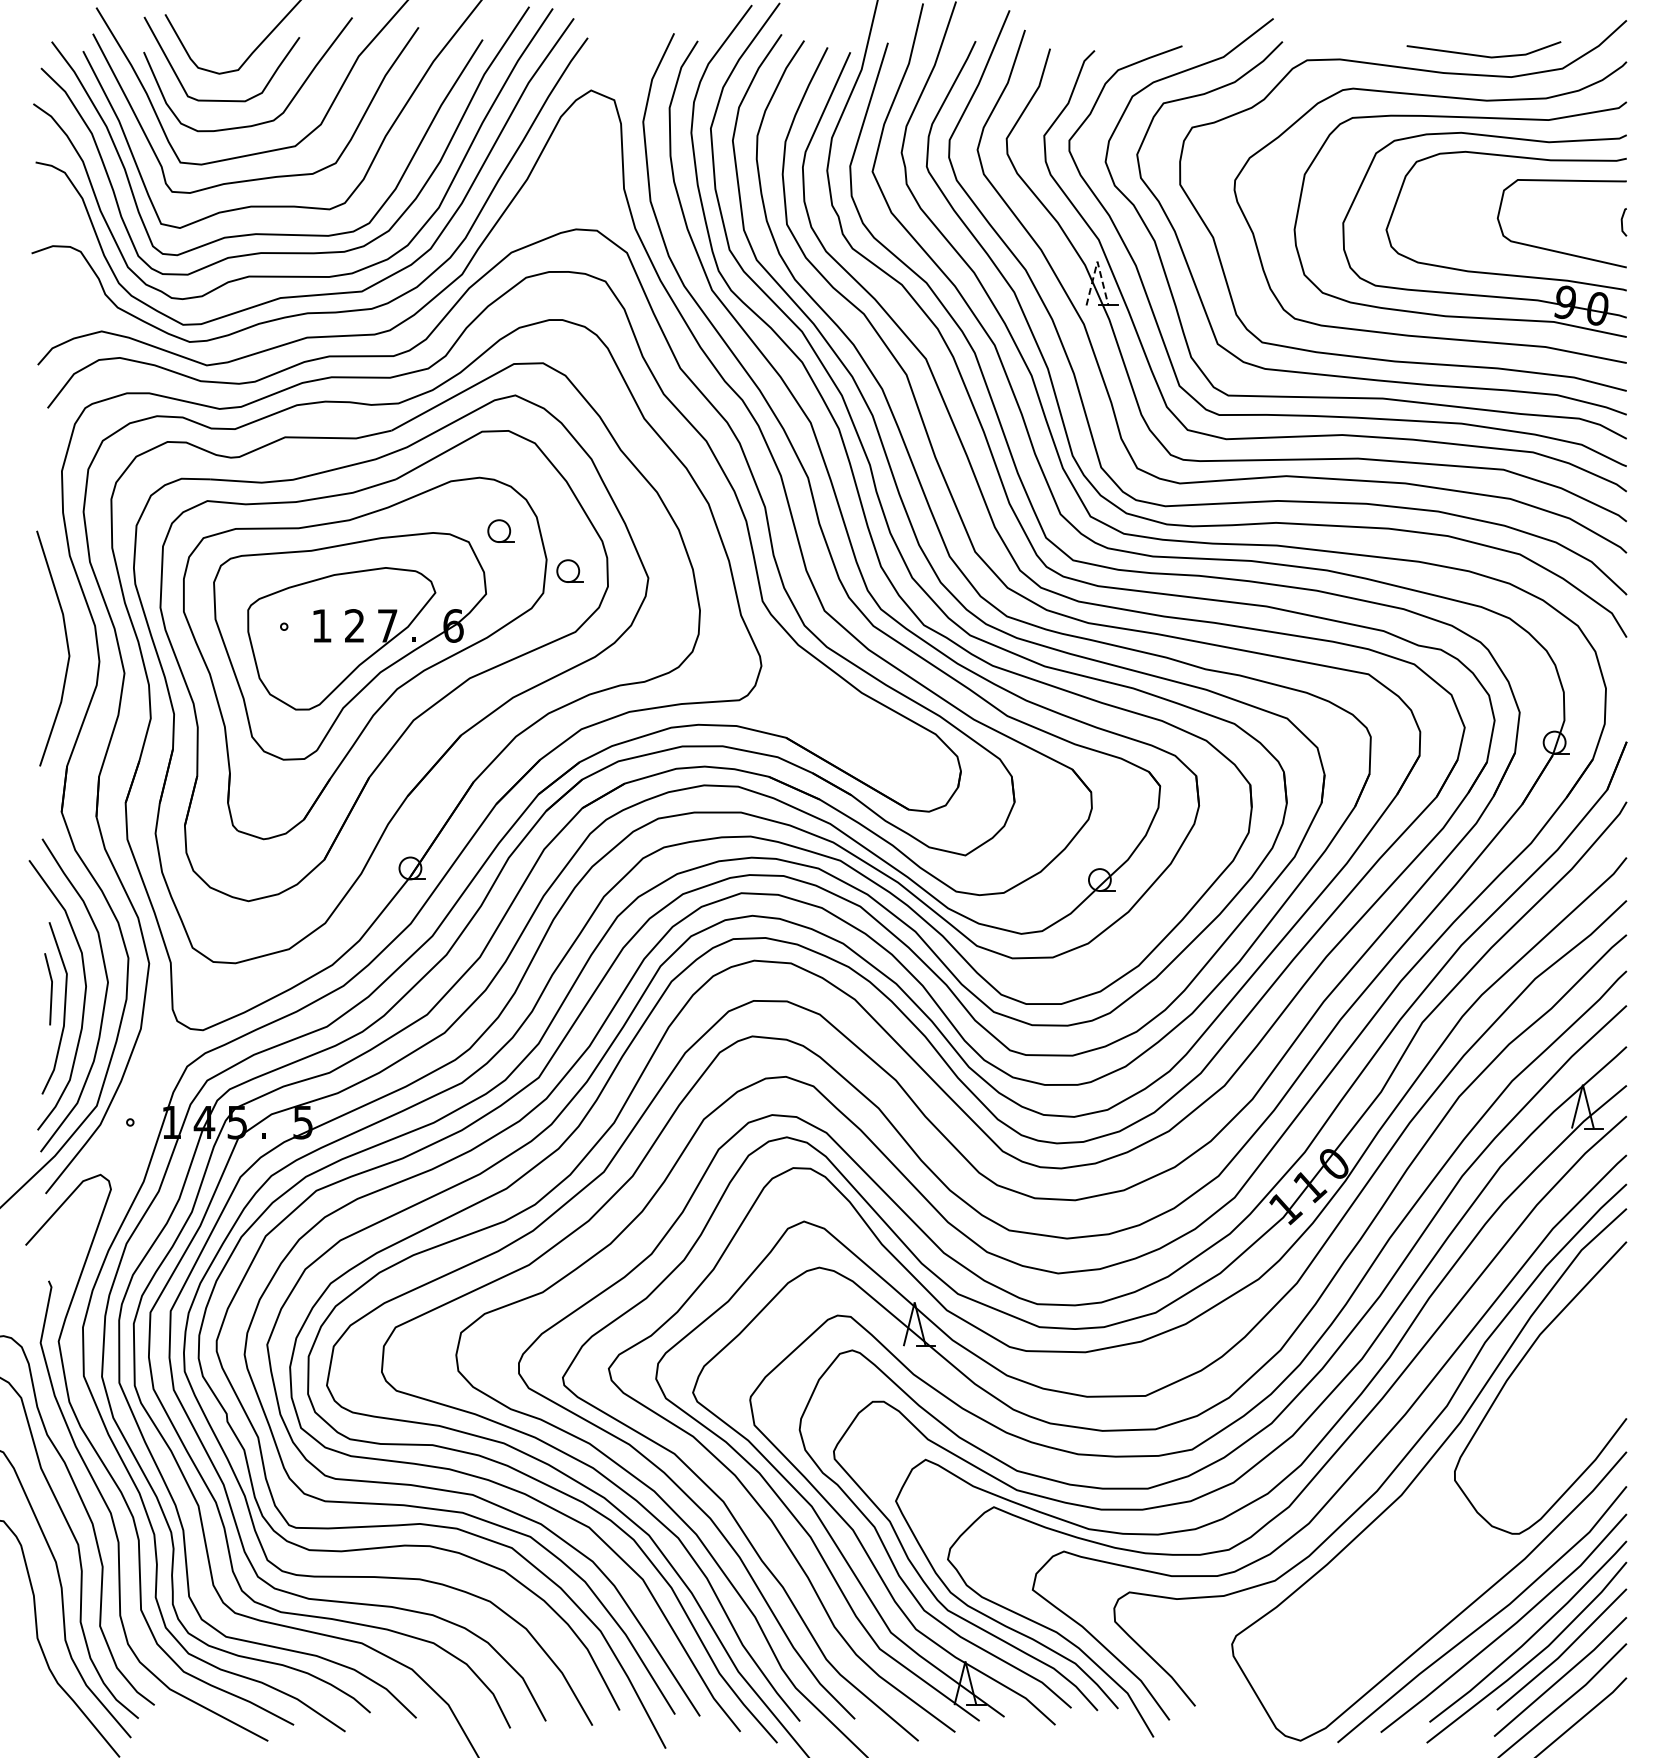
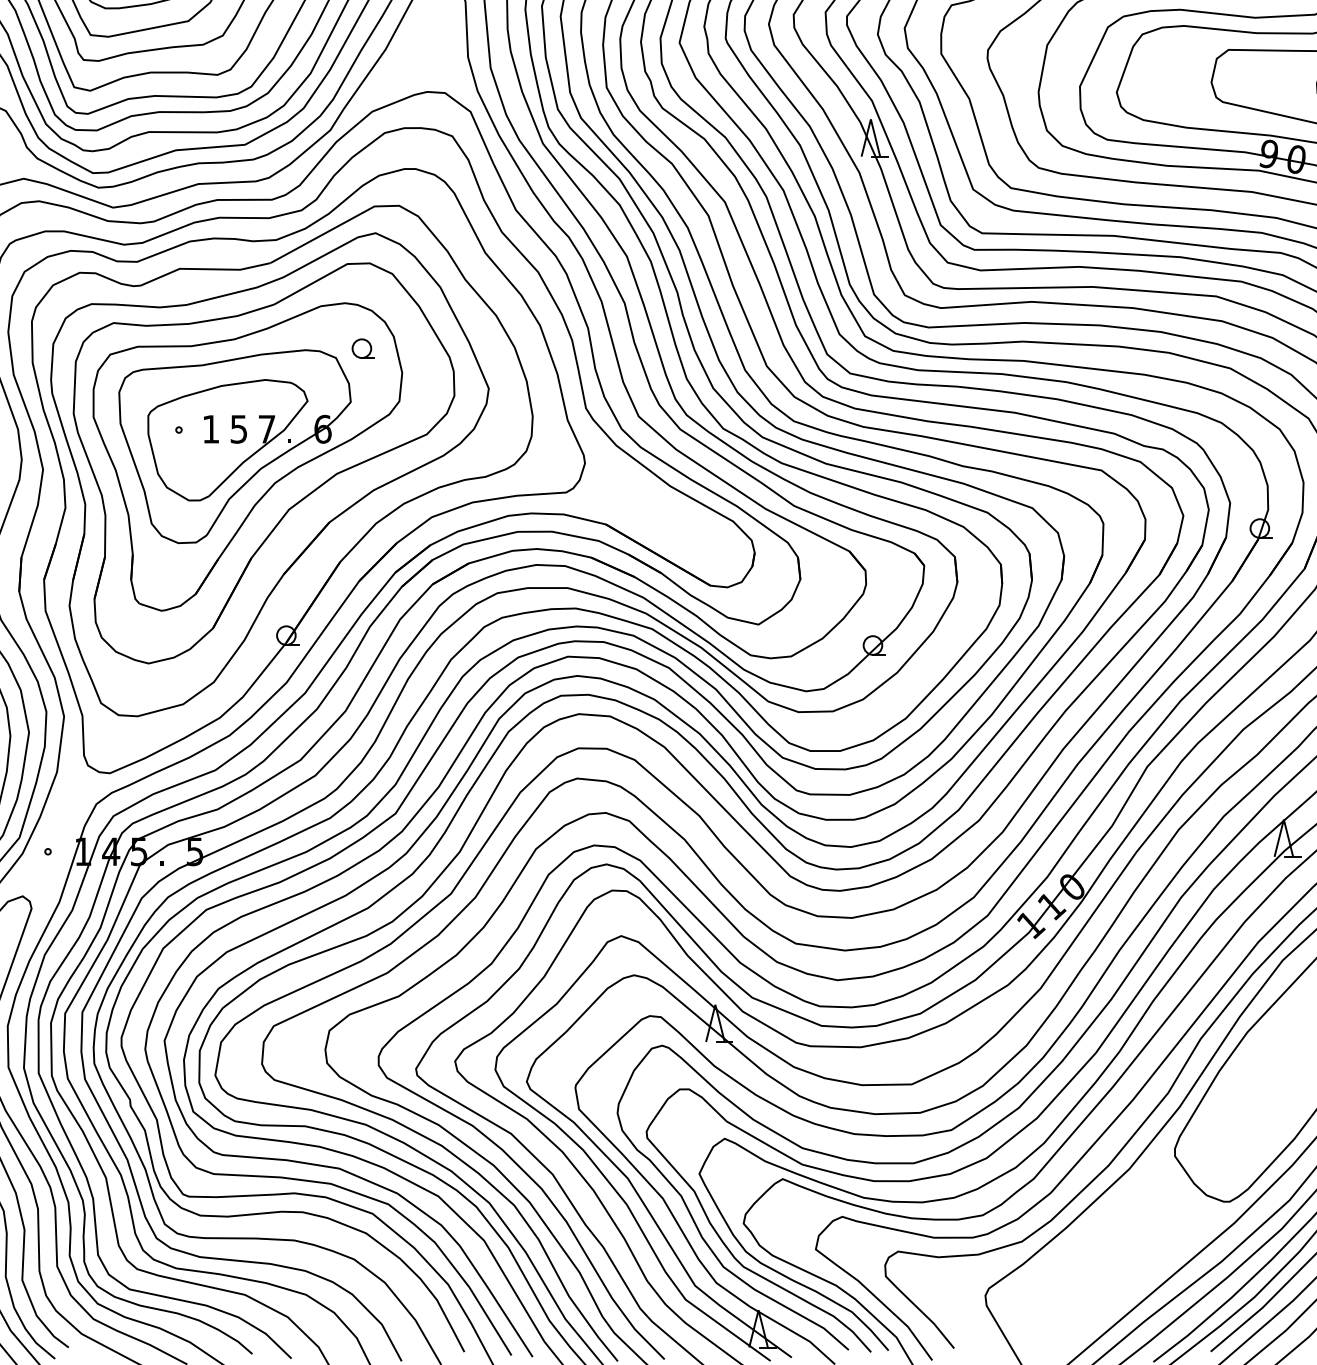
line: (1097, 261) -> (870, 119), dashed -> solid
part: (569, 570) -> (421, 382), removed
text: (354, 625) -> (238, 428), 2 -> 5

